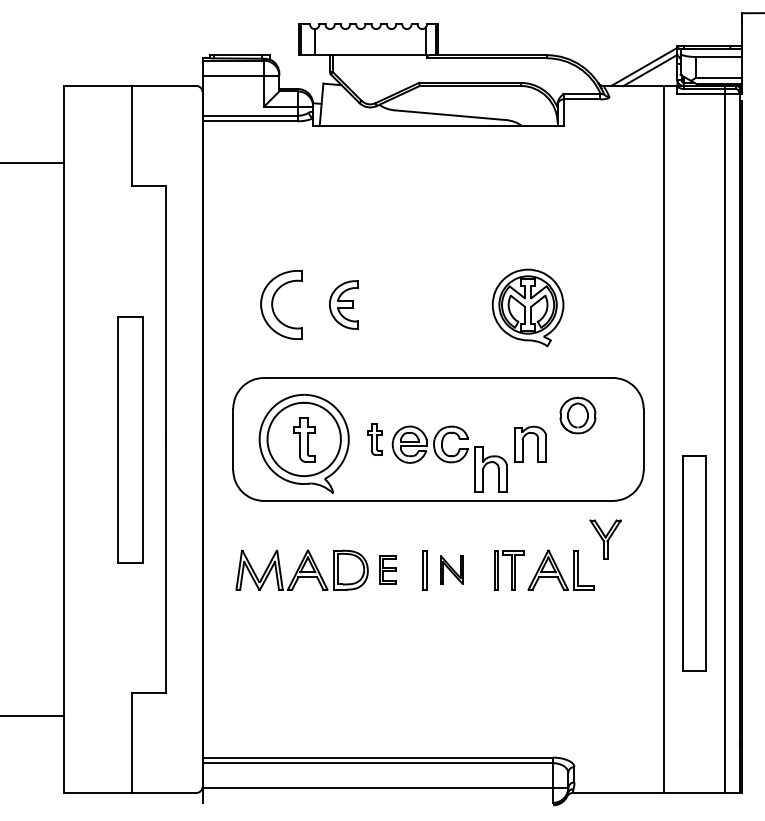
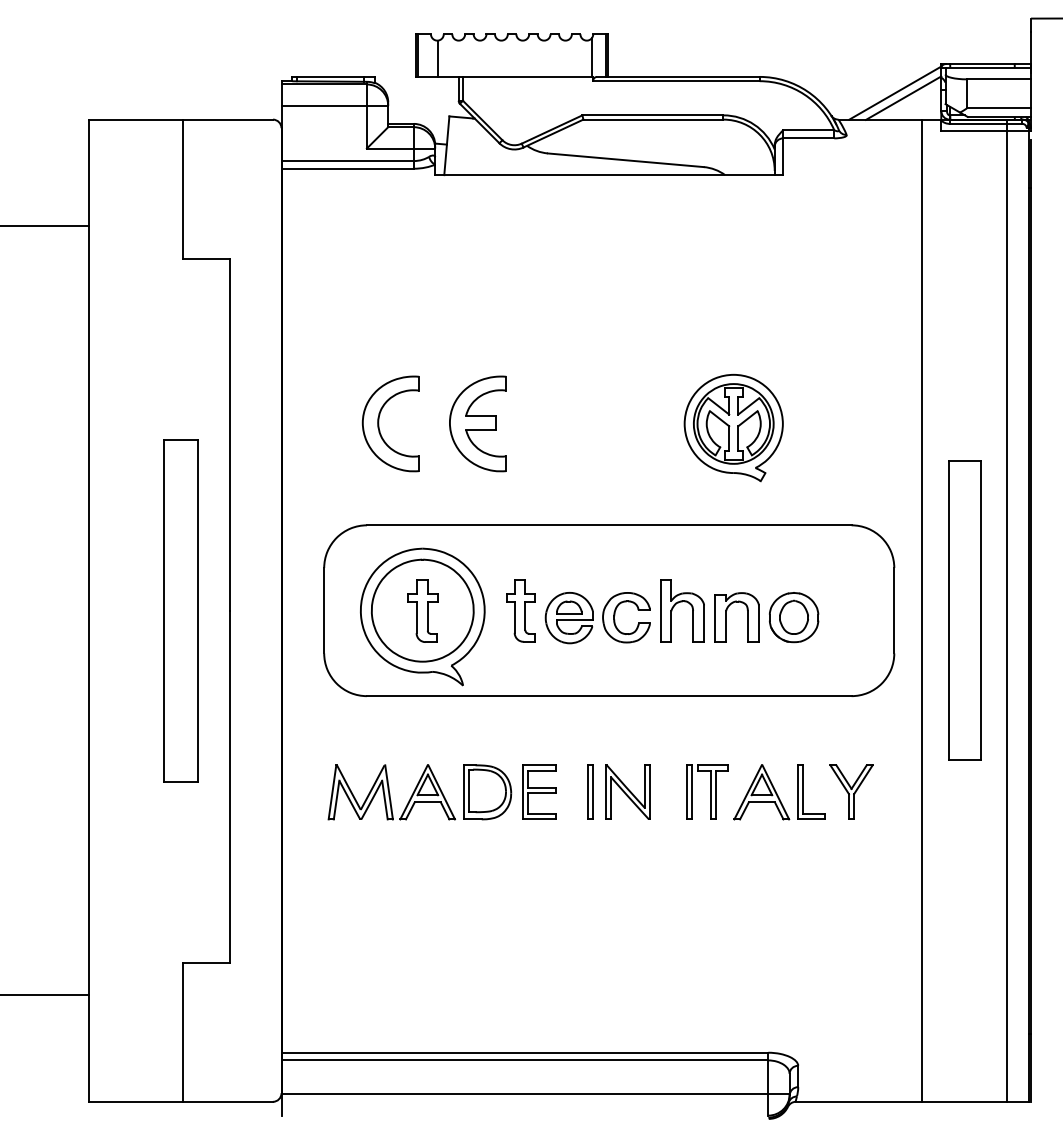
part: (343, 304) -> (477, 423), size x1.43
part: (578, 415) -> (794, 617), moved
part: (374, 439) -> (520, 610), size x1.43
part: (491, 463) -> (682, 602), moved
part: (605, 539) -> (851, 791), moved
part: (694, 563) -> (964, 610), moved
part: (388, 569) -> (539, 791), size x1.43
part: (451, 569) -> (627, 791), size x1.43

